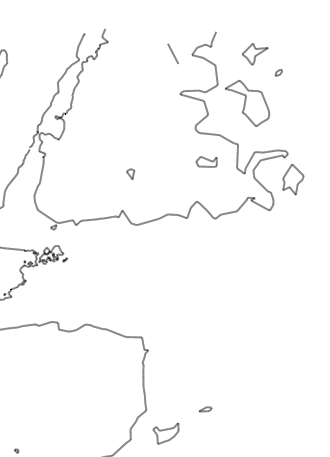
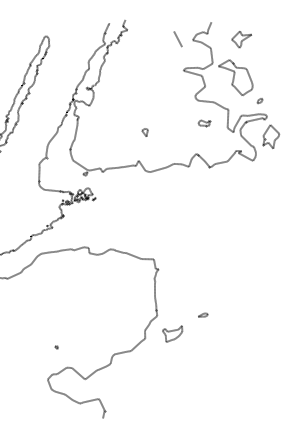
part: (278, 73) -> (259, 101), moved
part: (205, 161) -> (203, 122), size x0.7

